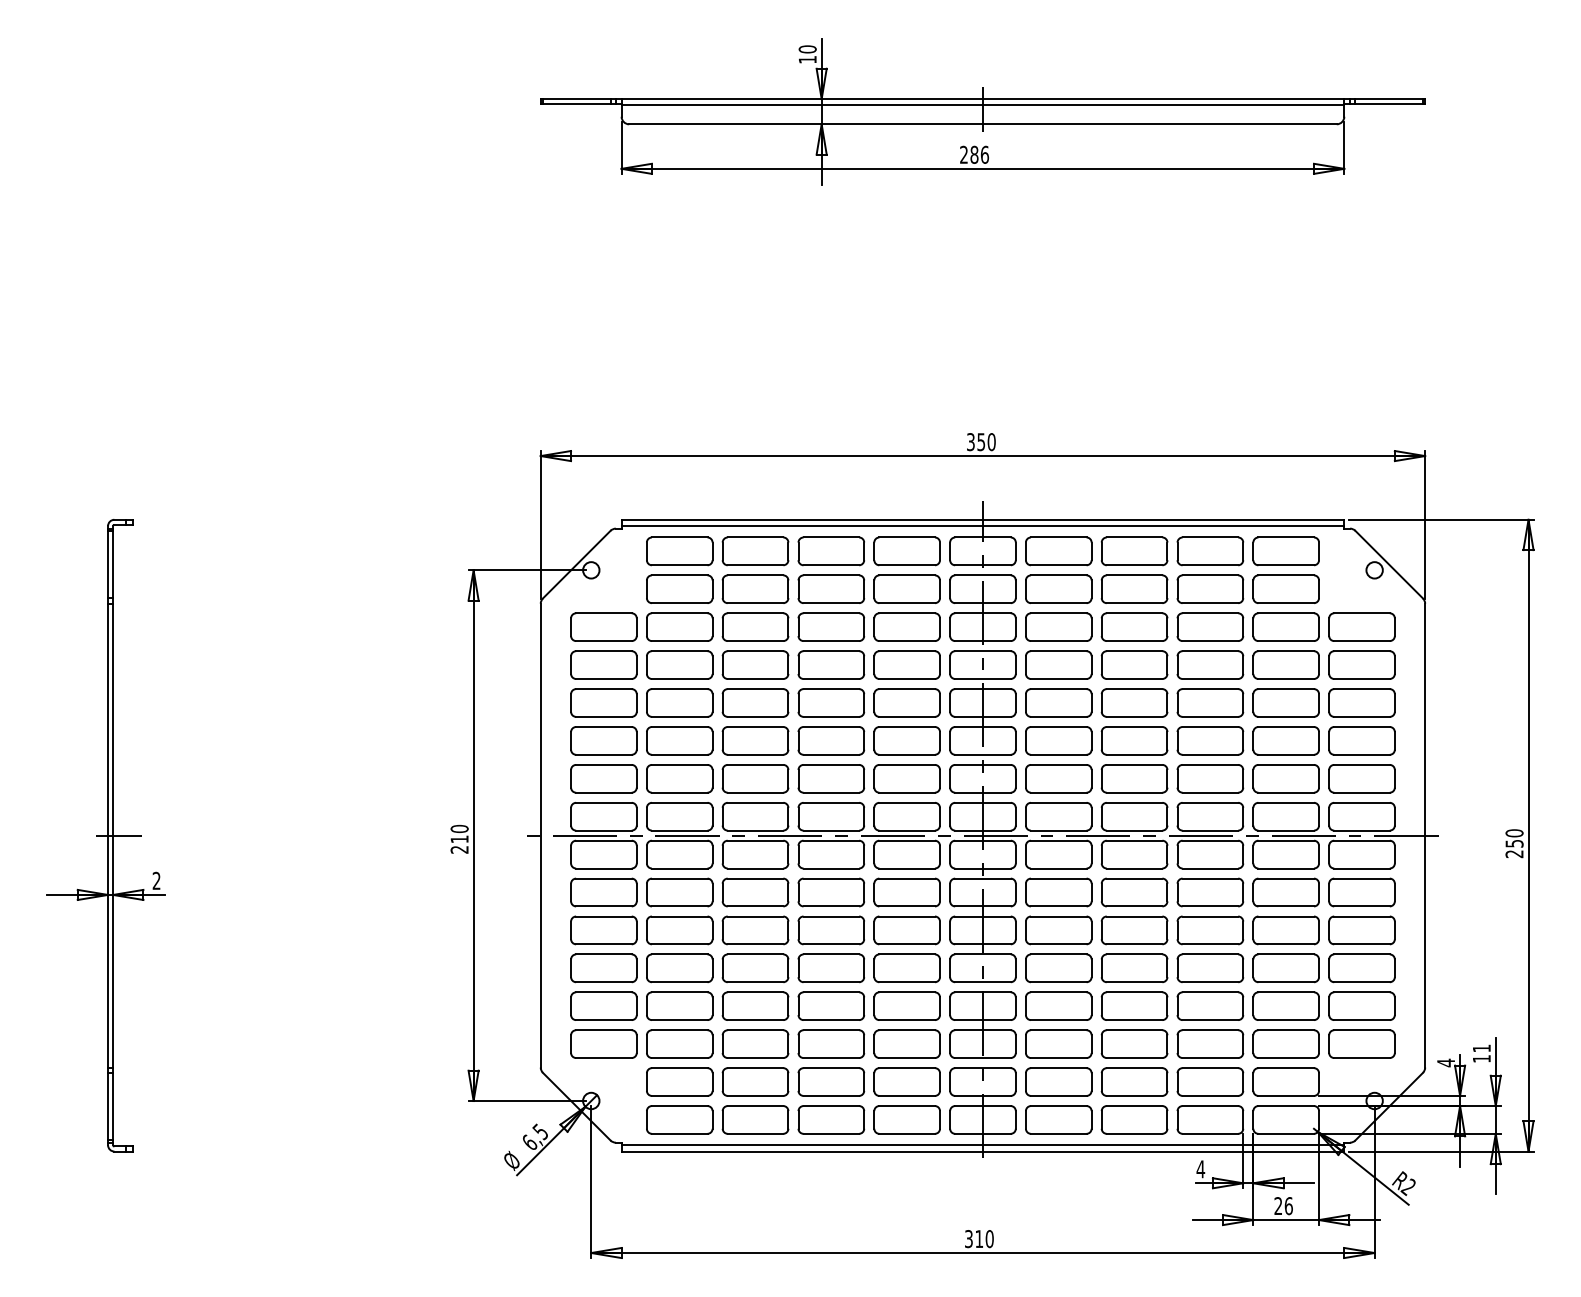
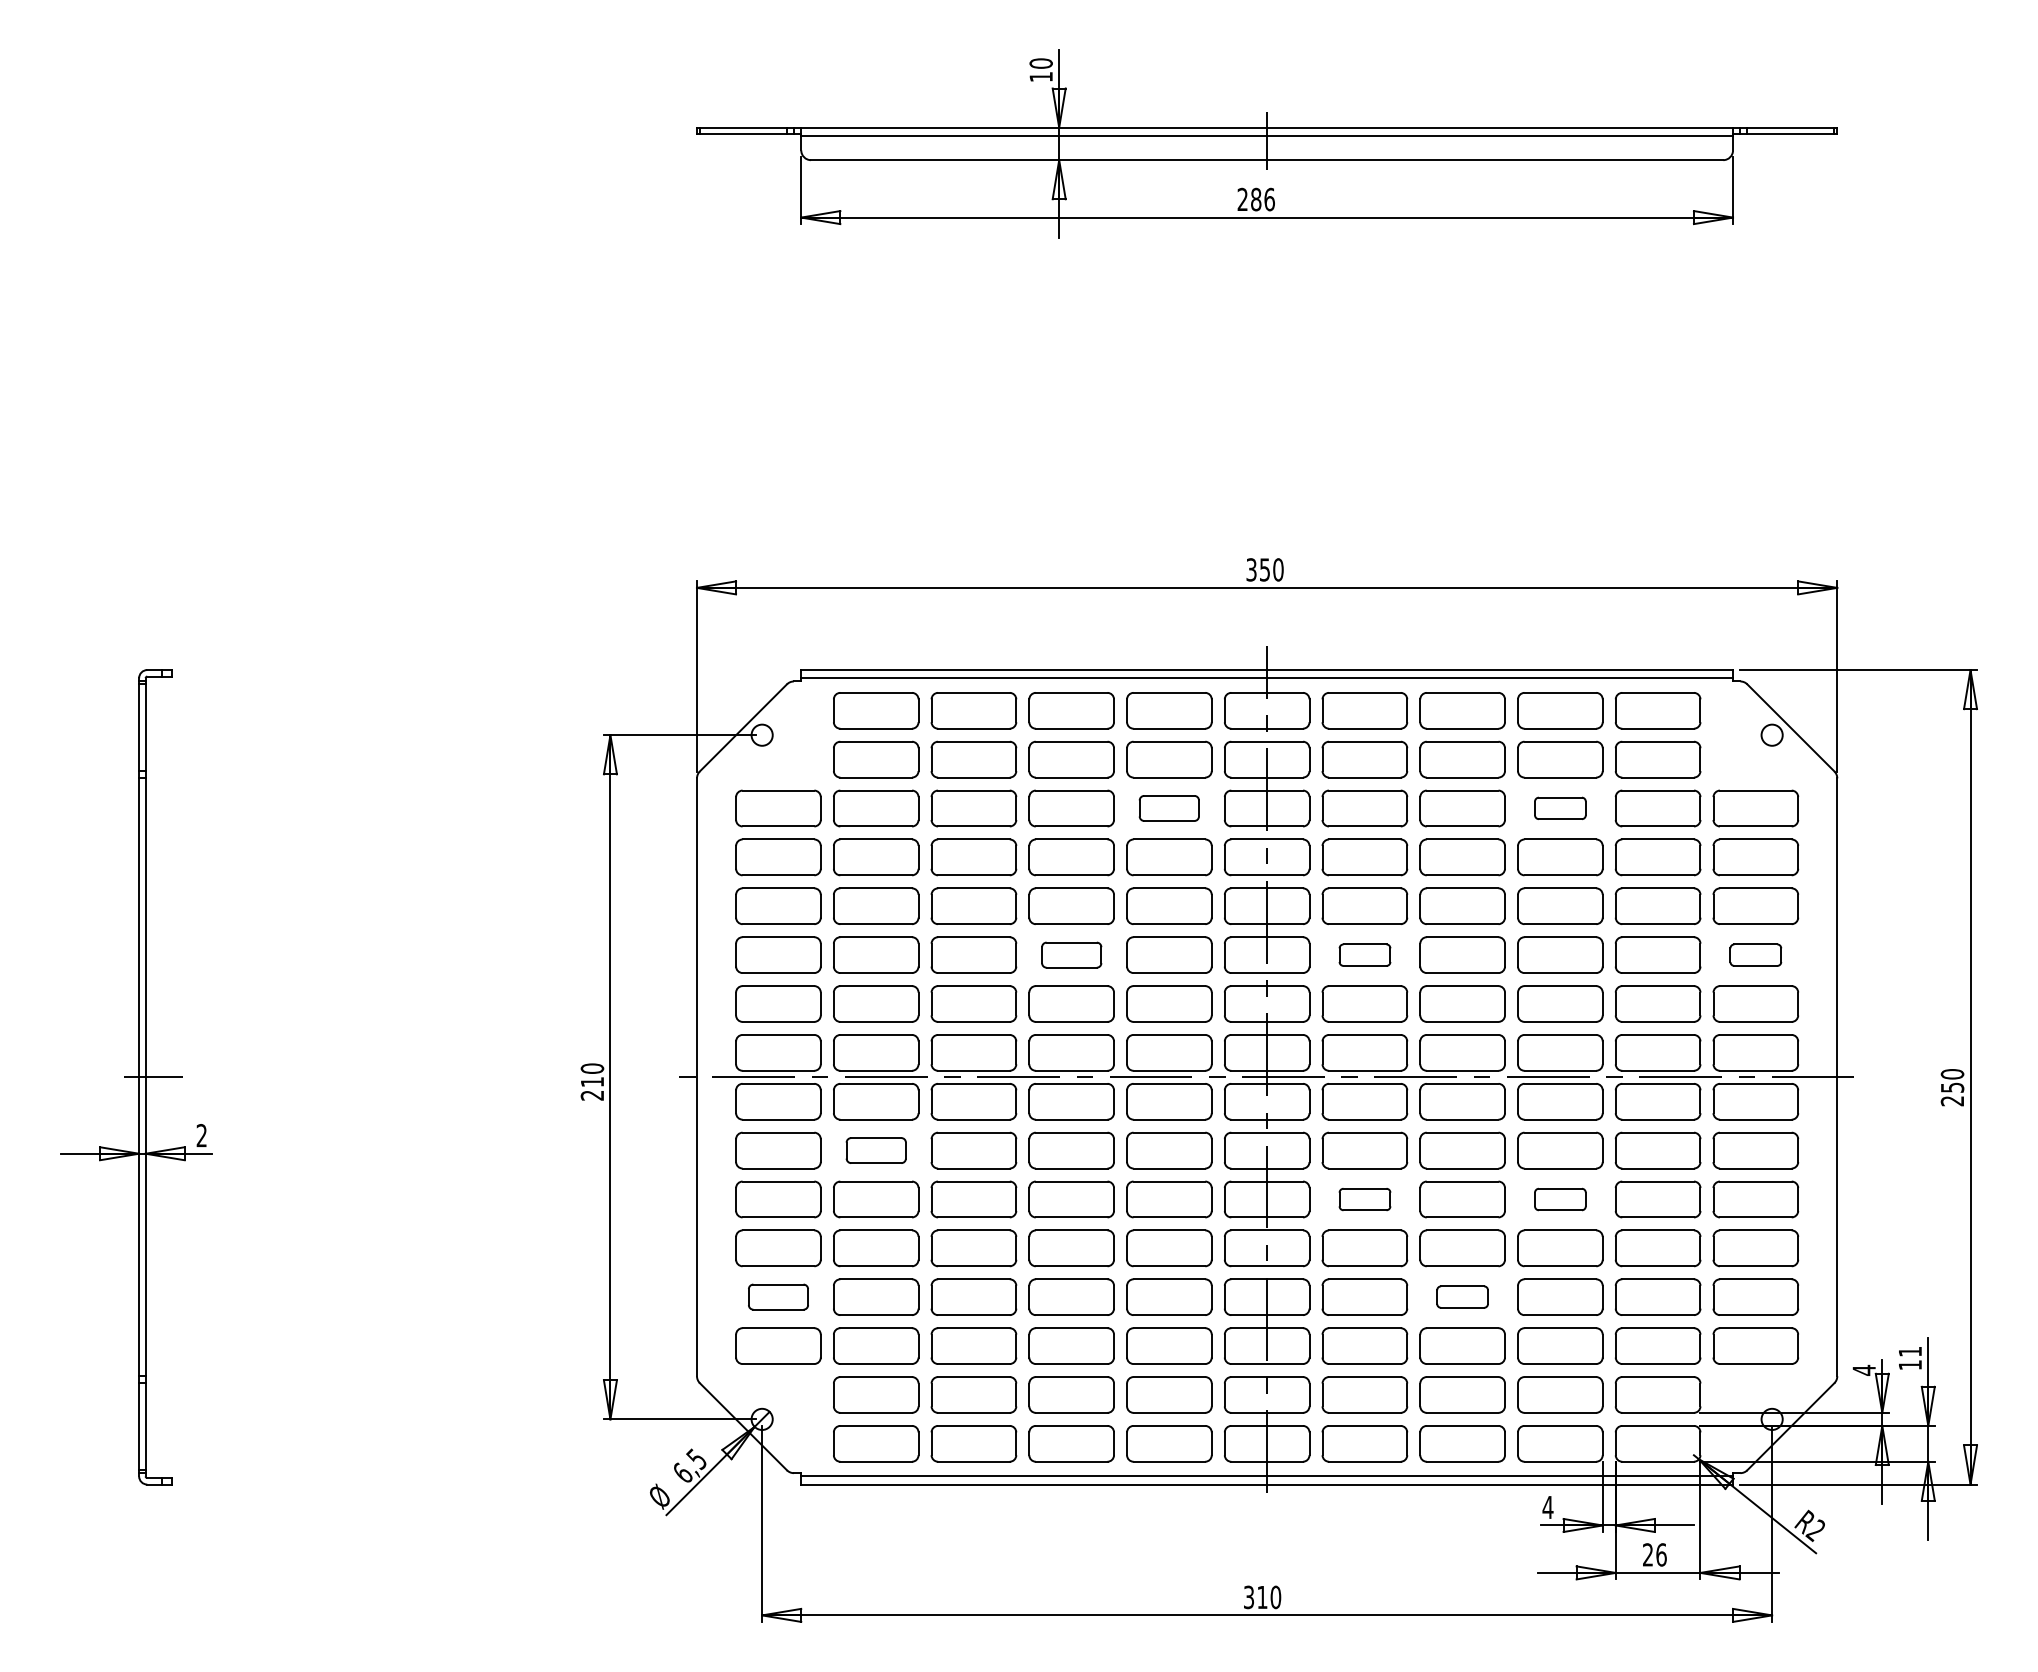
part: (906, 626) -> (1168, 807), size x0.7
part: (1210, 626) -> (1560, 807), size x0.6
part: (831, 740) -> (1071, 954), size x0.7
part: (1058, 740) -> (1364, 954), size x0.6
part: (1361, 740) -> (1755, 954), size x0.6
part: (679, 892) -> (875, 1150), size x0.7
part: (1058, 930) -> (1364, 1199), size x0.6
part: (1210, 930) -> (1560, 1199), size x0.6
part: (603, 1005) -> (777, 1296), size x0.7
part: (1134, 1005) -> (1462, 1296), size x0.6

